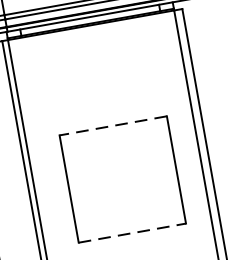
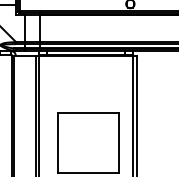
line: (111, 125) -> (87, 112), dashed -> solid
line: (132, 232) -> (88, 172), dashed -> solid

